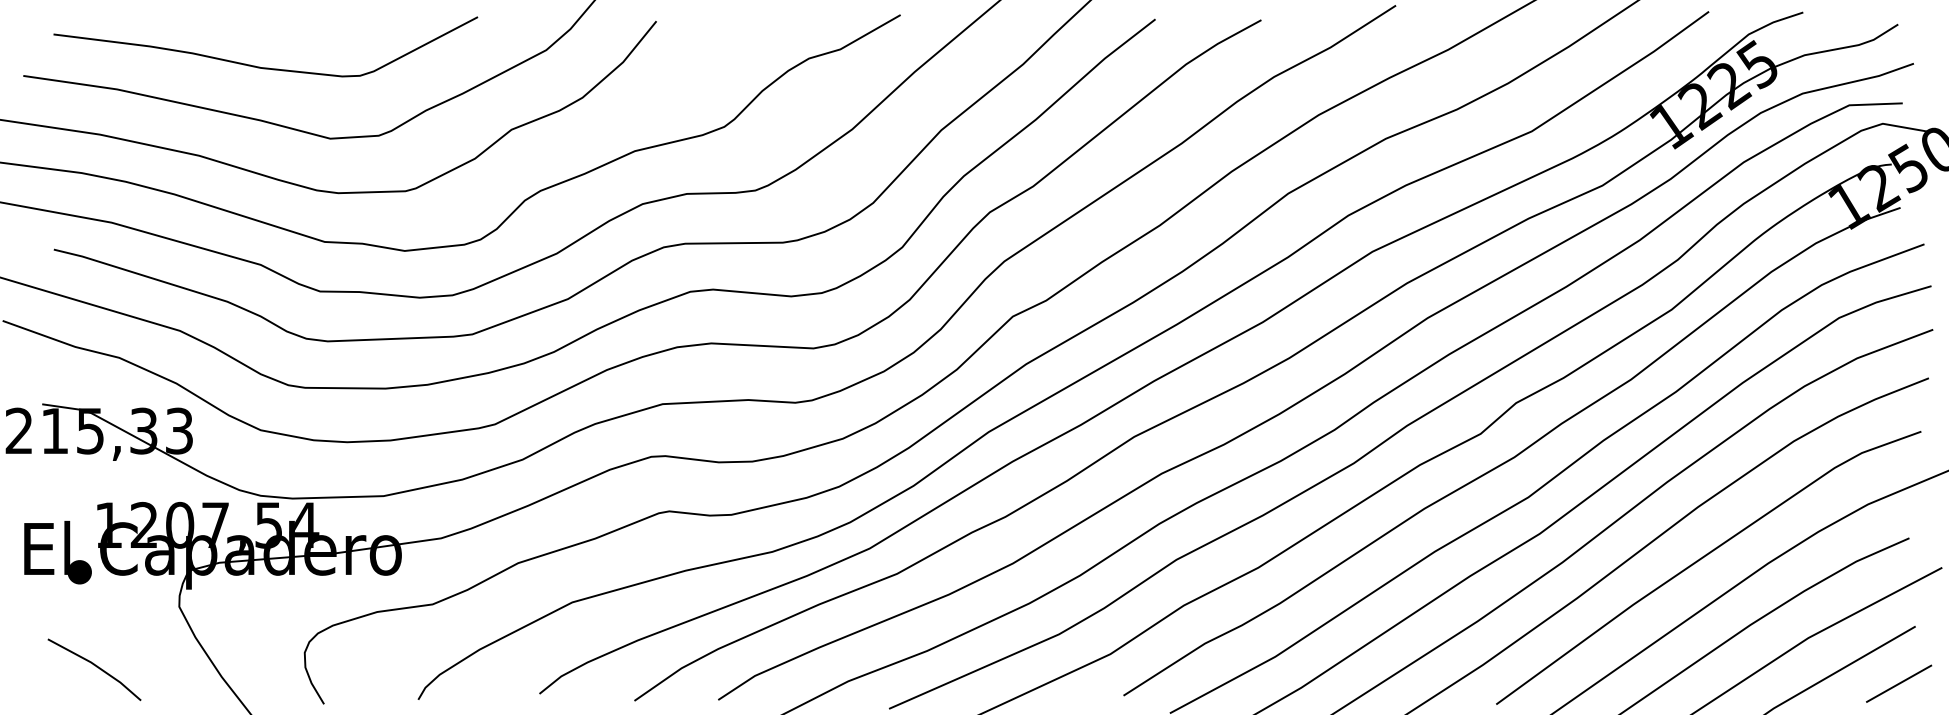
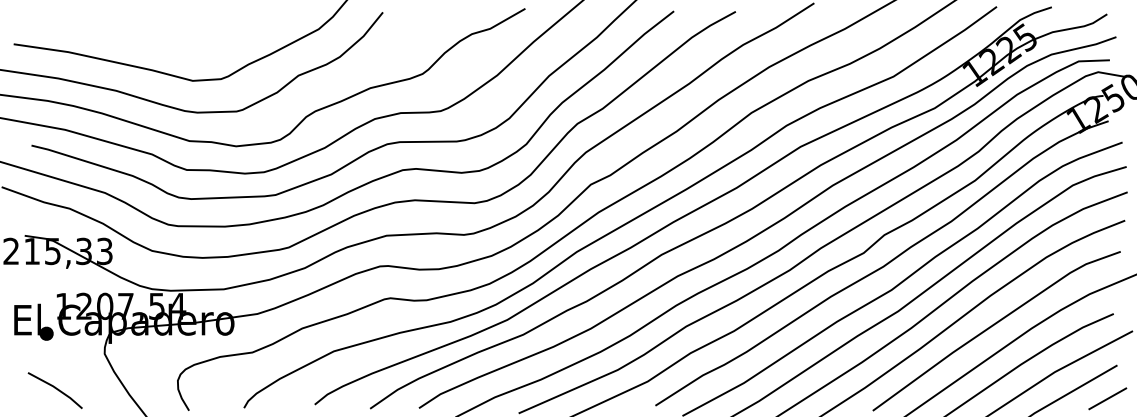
part: (264, 66) -> (154, 38), removed

